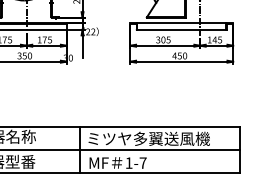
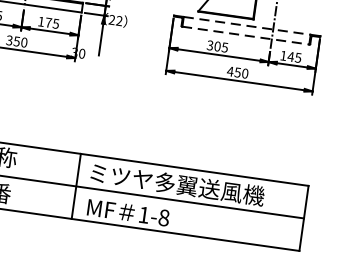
line: (181, 22) -> (246, 25), solid -> dashed
line: (181, 29) -> (245, 35), solid -> dashed
text: (142, 162) -> (163, 216), 1-7 -> 1-8

